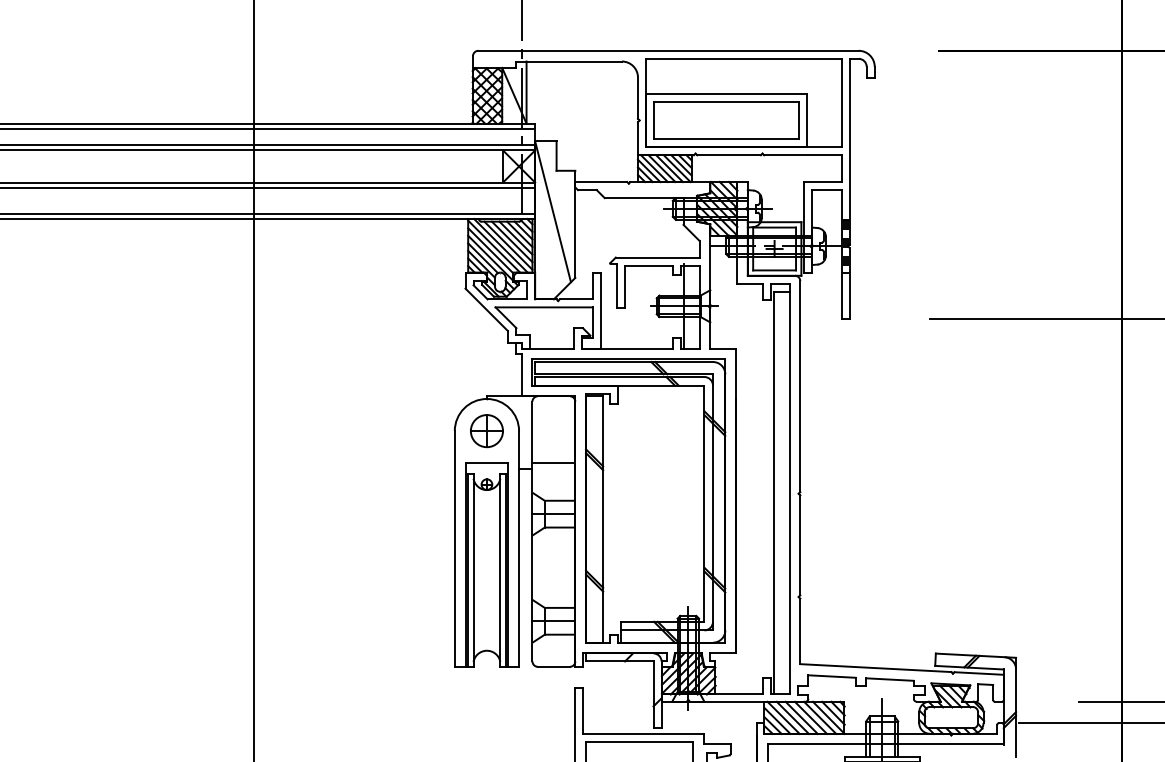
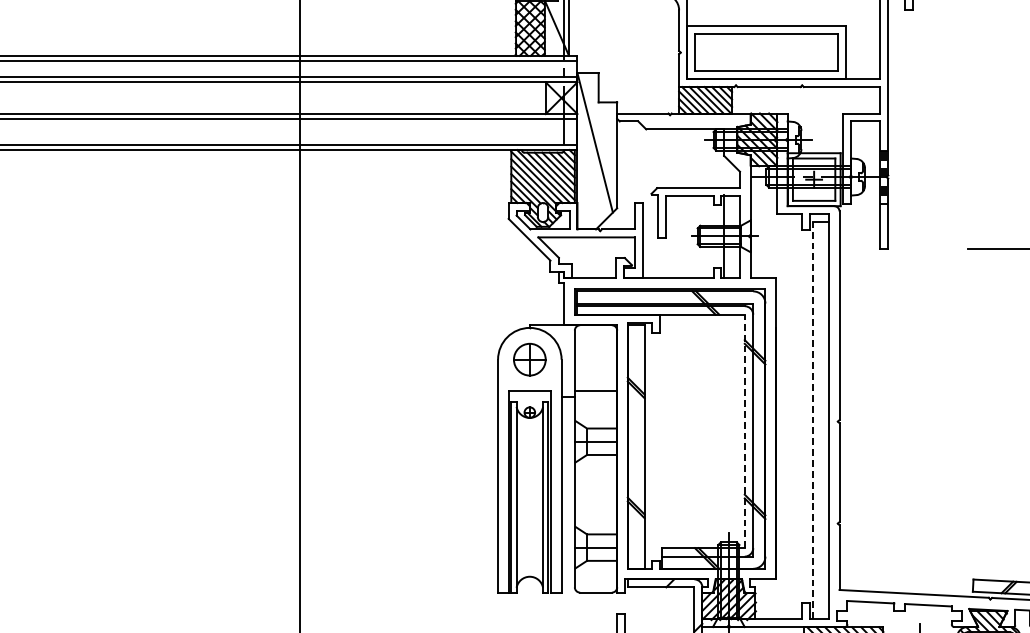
line: (773, 492) -> (813, 420), solid -> dashed
line: (704, 503) -> (744, 431), solid -> dashed

